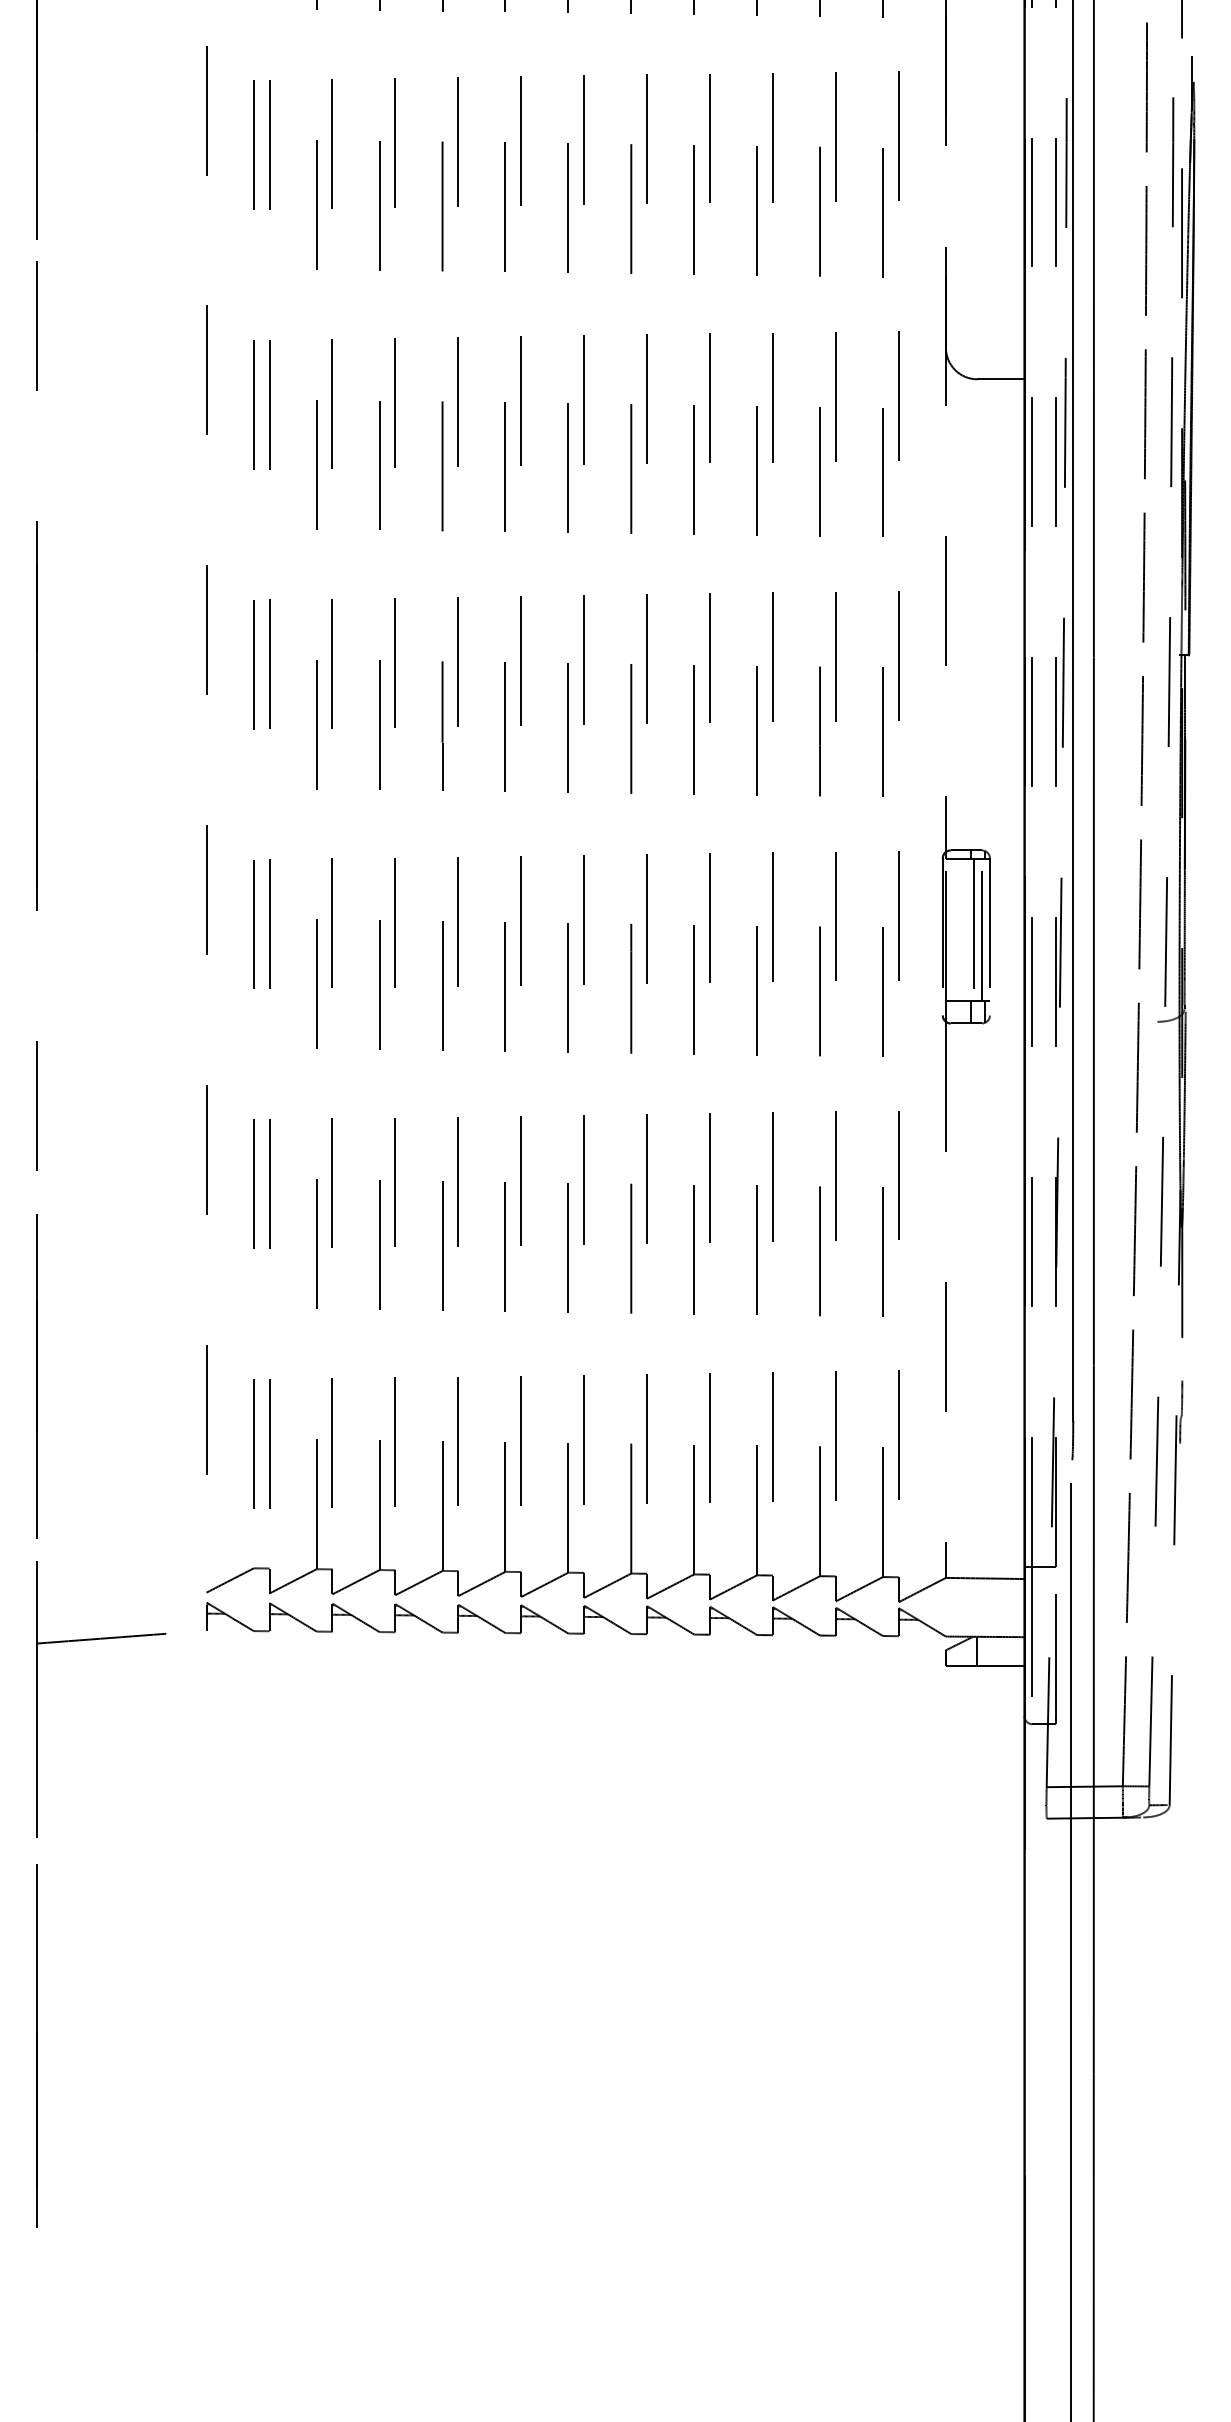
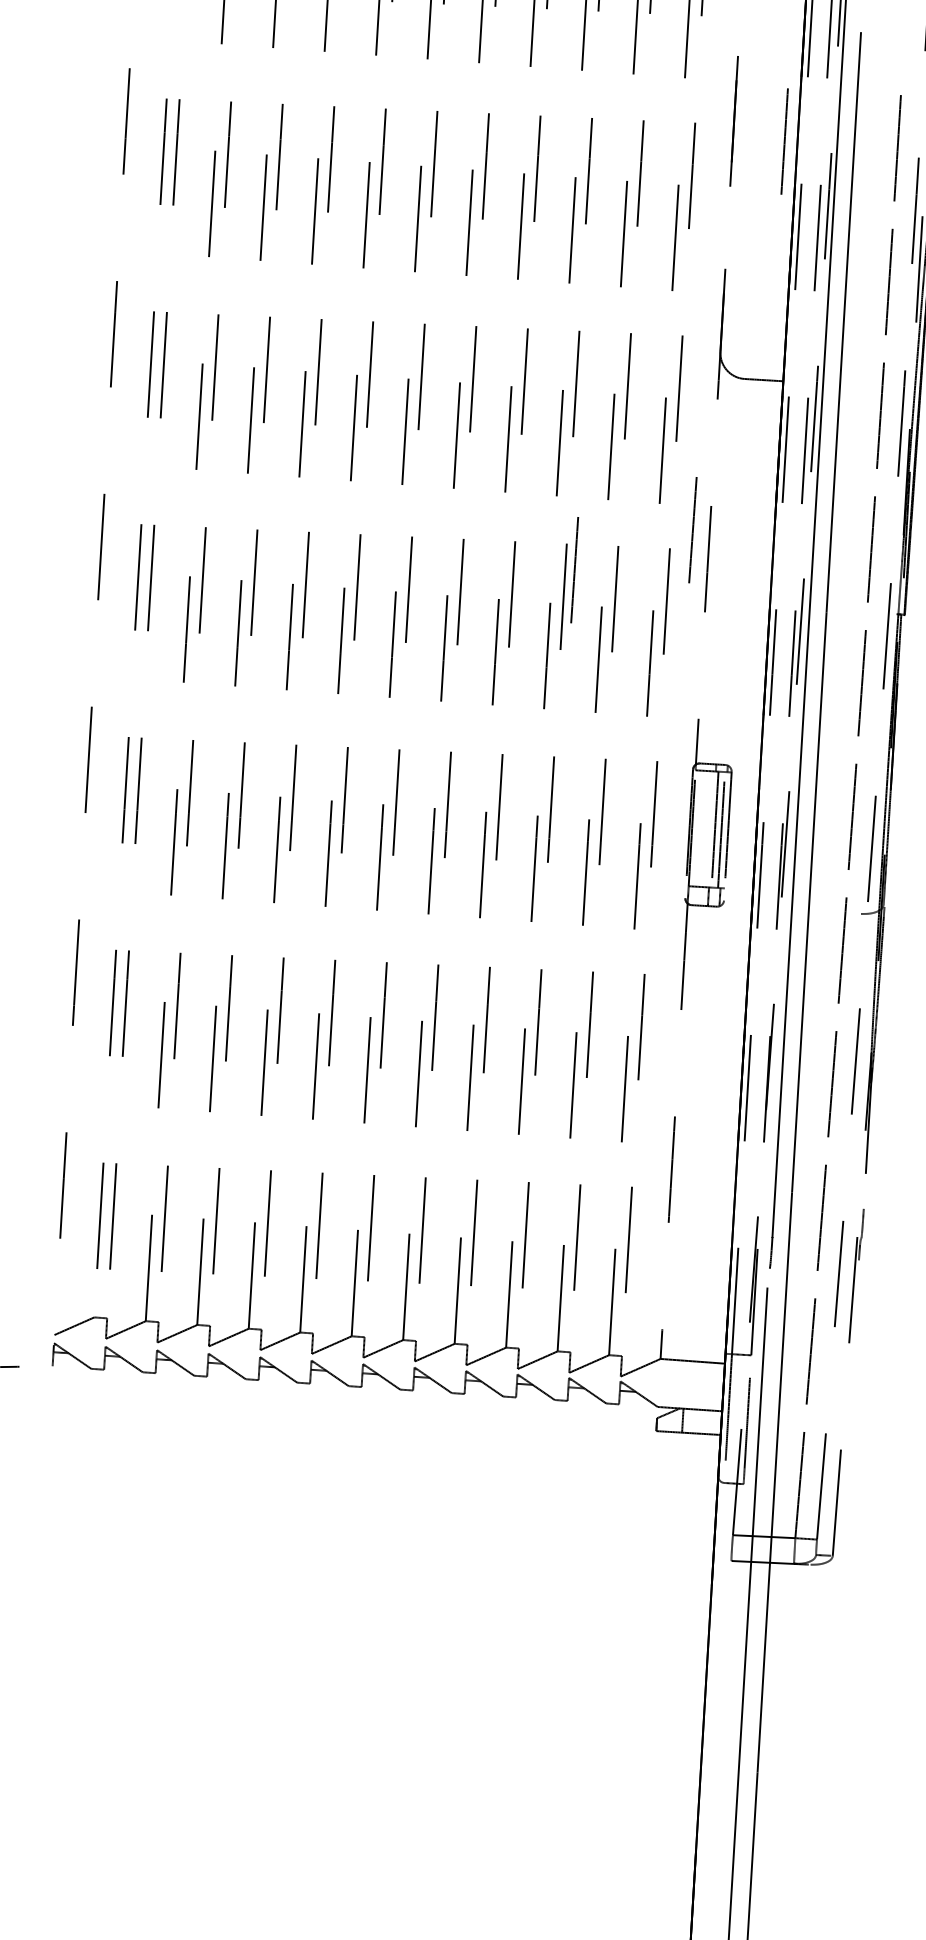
line: (1008, 87) -> (784, 141), added
line: (924, 566) -> (692, 529), added
line: (784, 624) -> (574, 570), added

